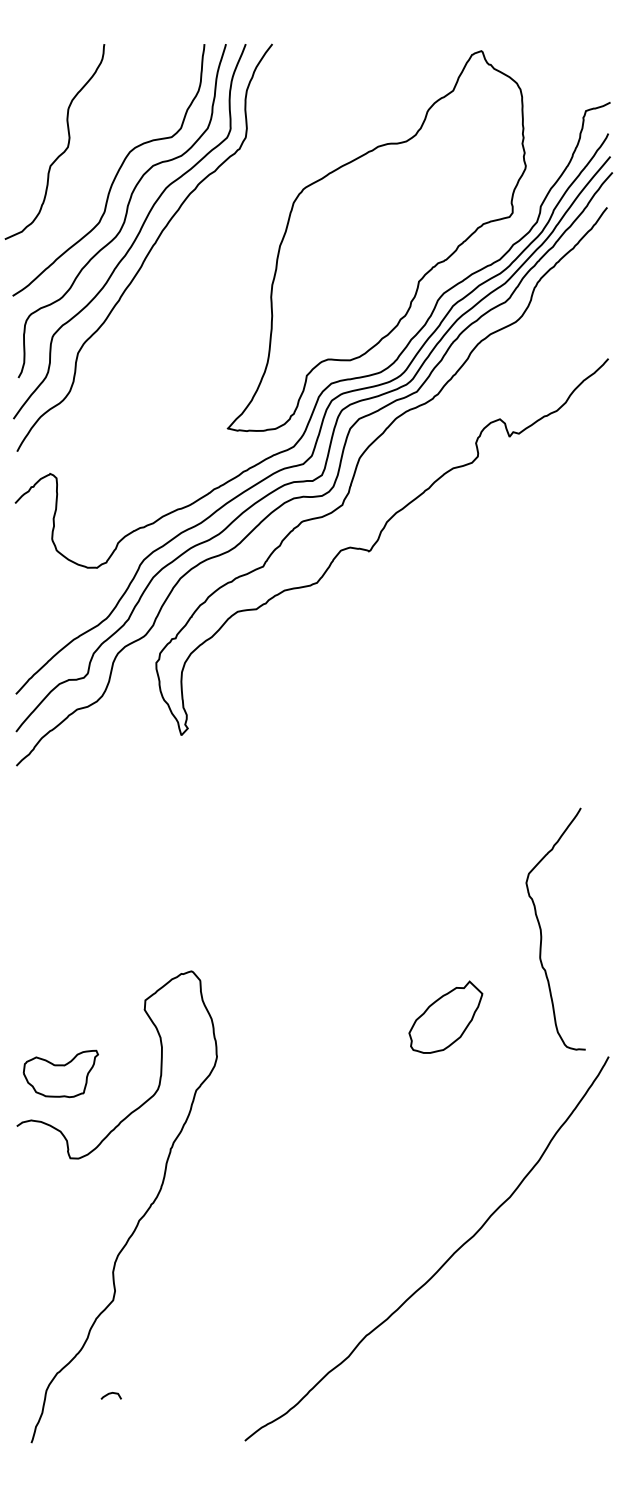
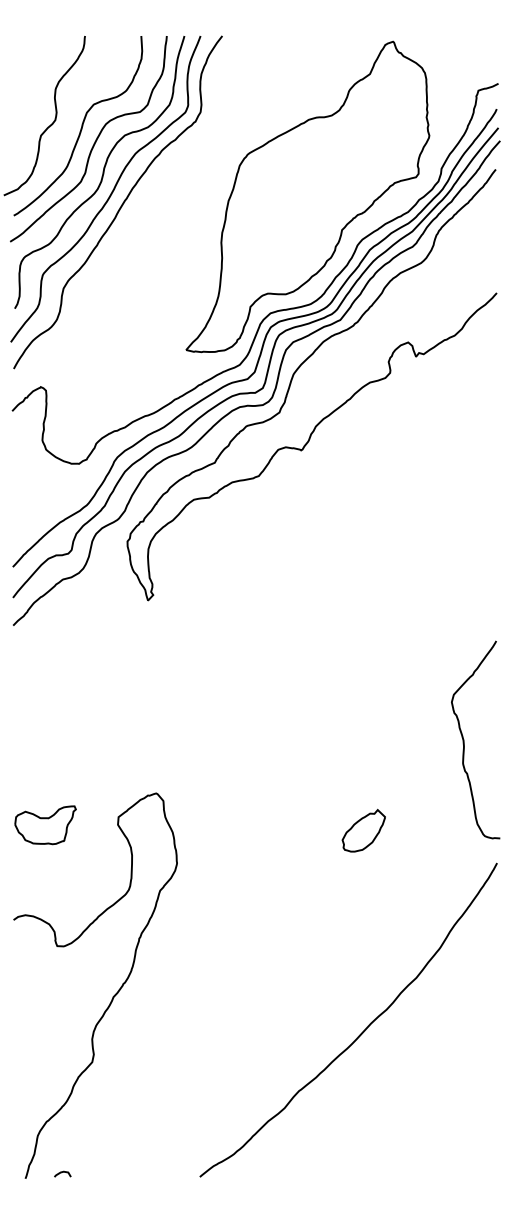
curve: (98, 157) -> (80, 128), added
curve: (541, 928) -> (464, 739), moved
part: (445, 1016) -> (363, 830), size x0.71
part: (60, 1074) -> (45, 825), moved
curve: (111, 1393) -> (62, 1172), moved

